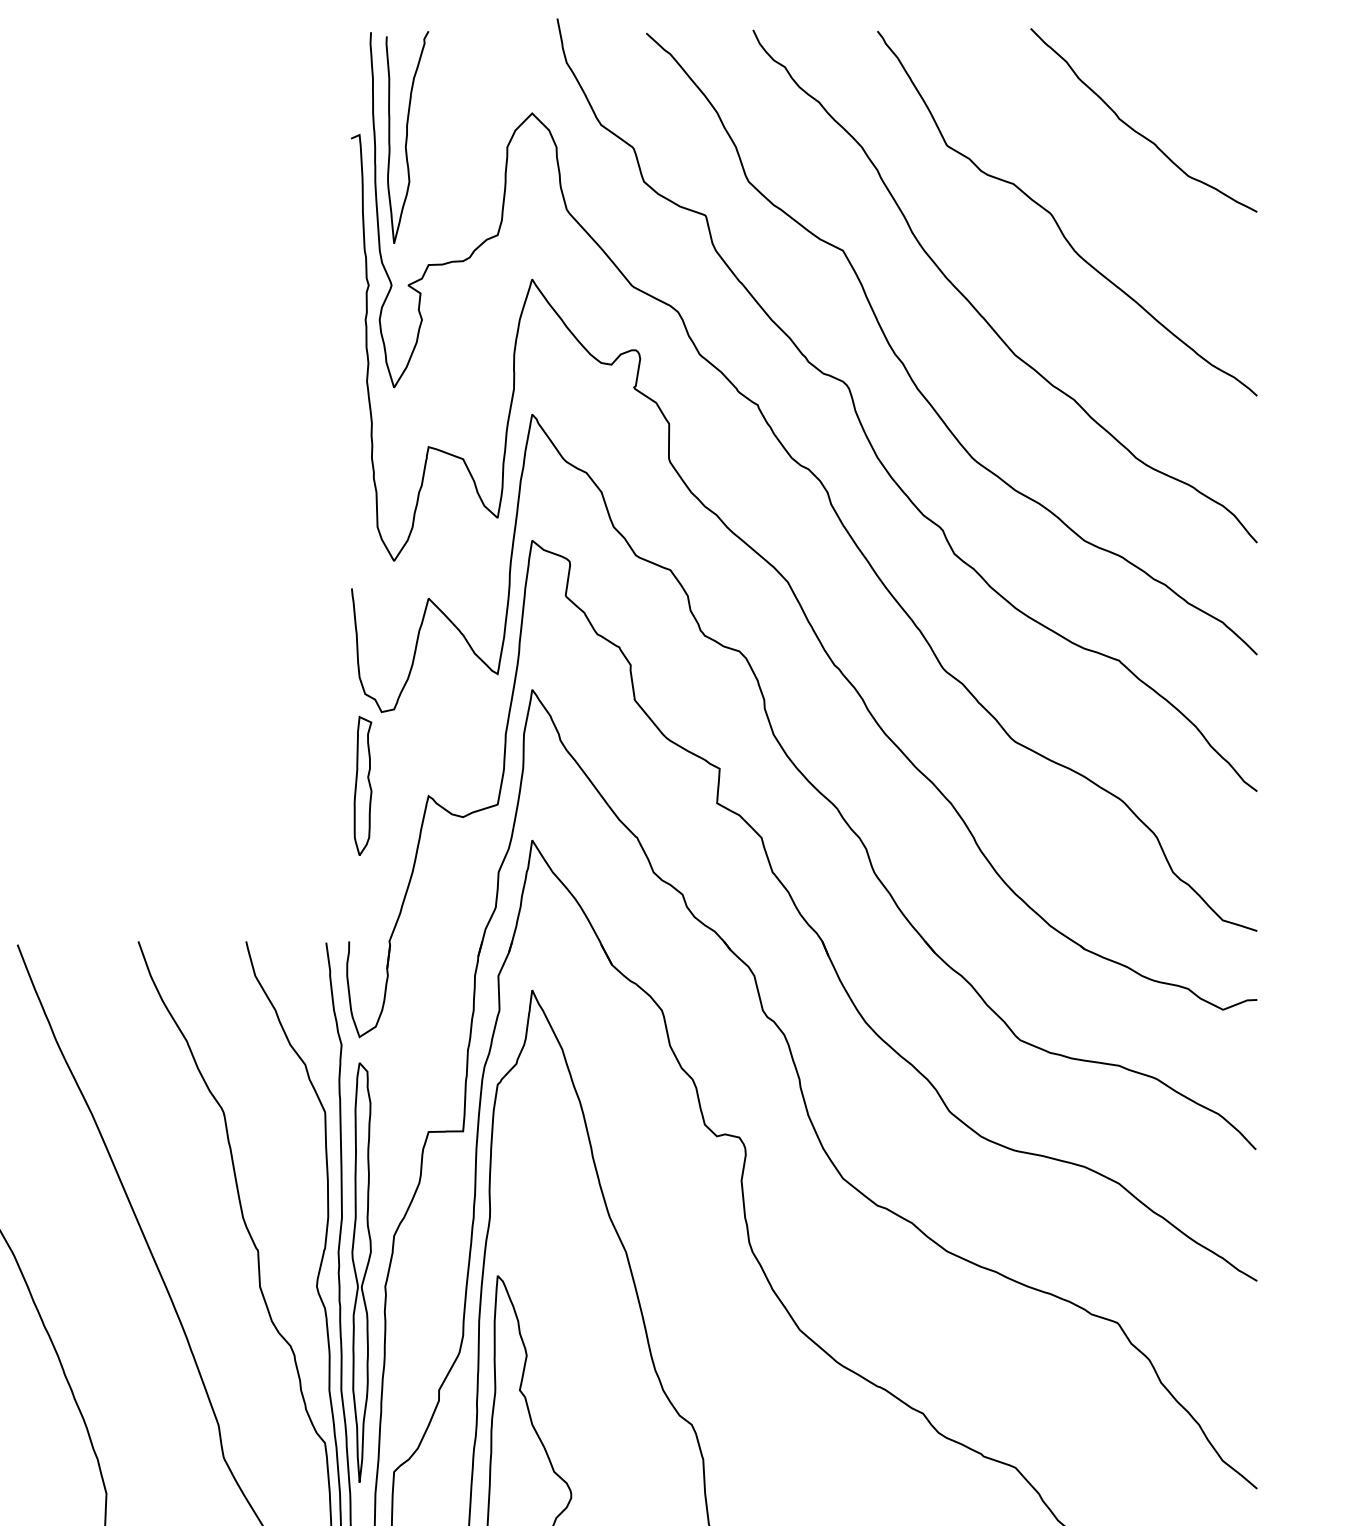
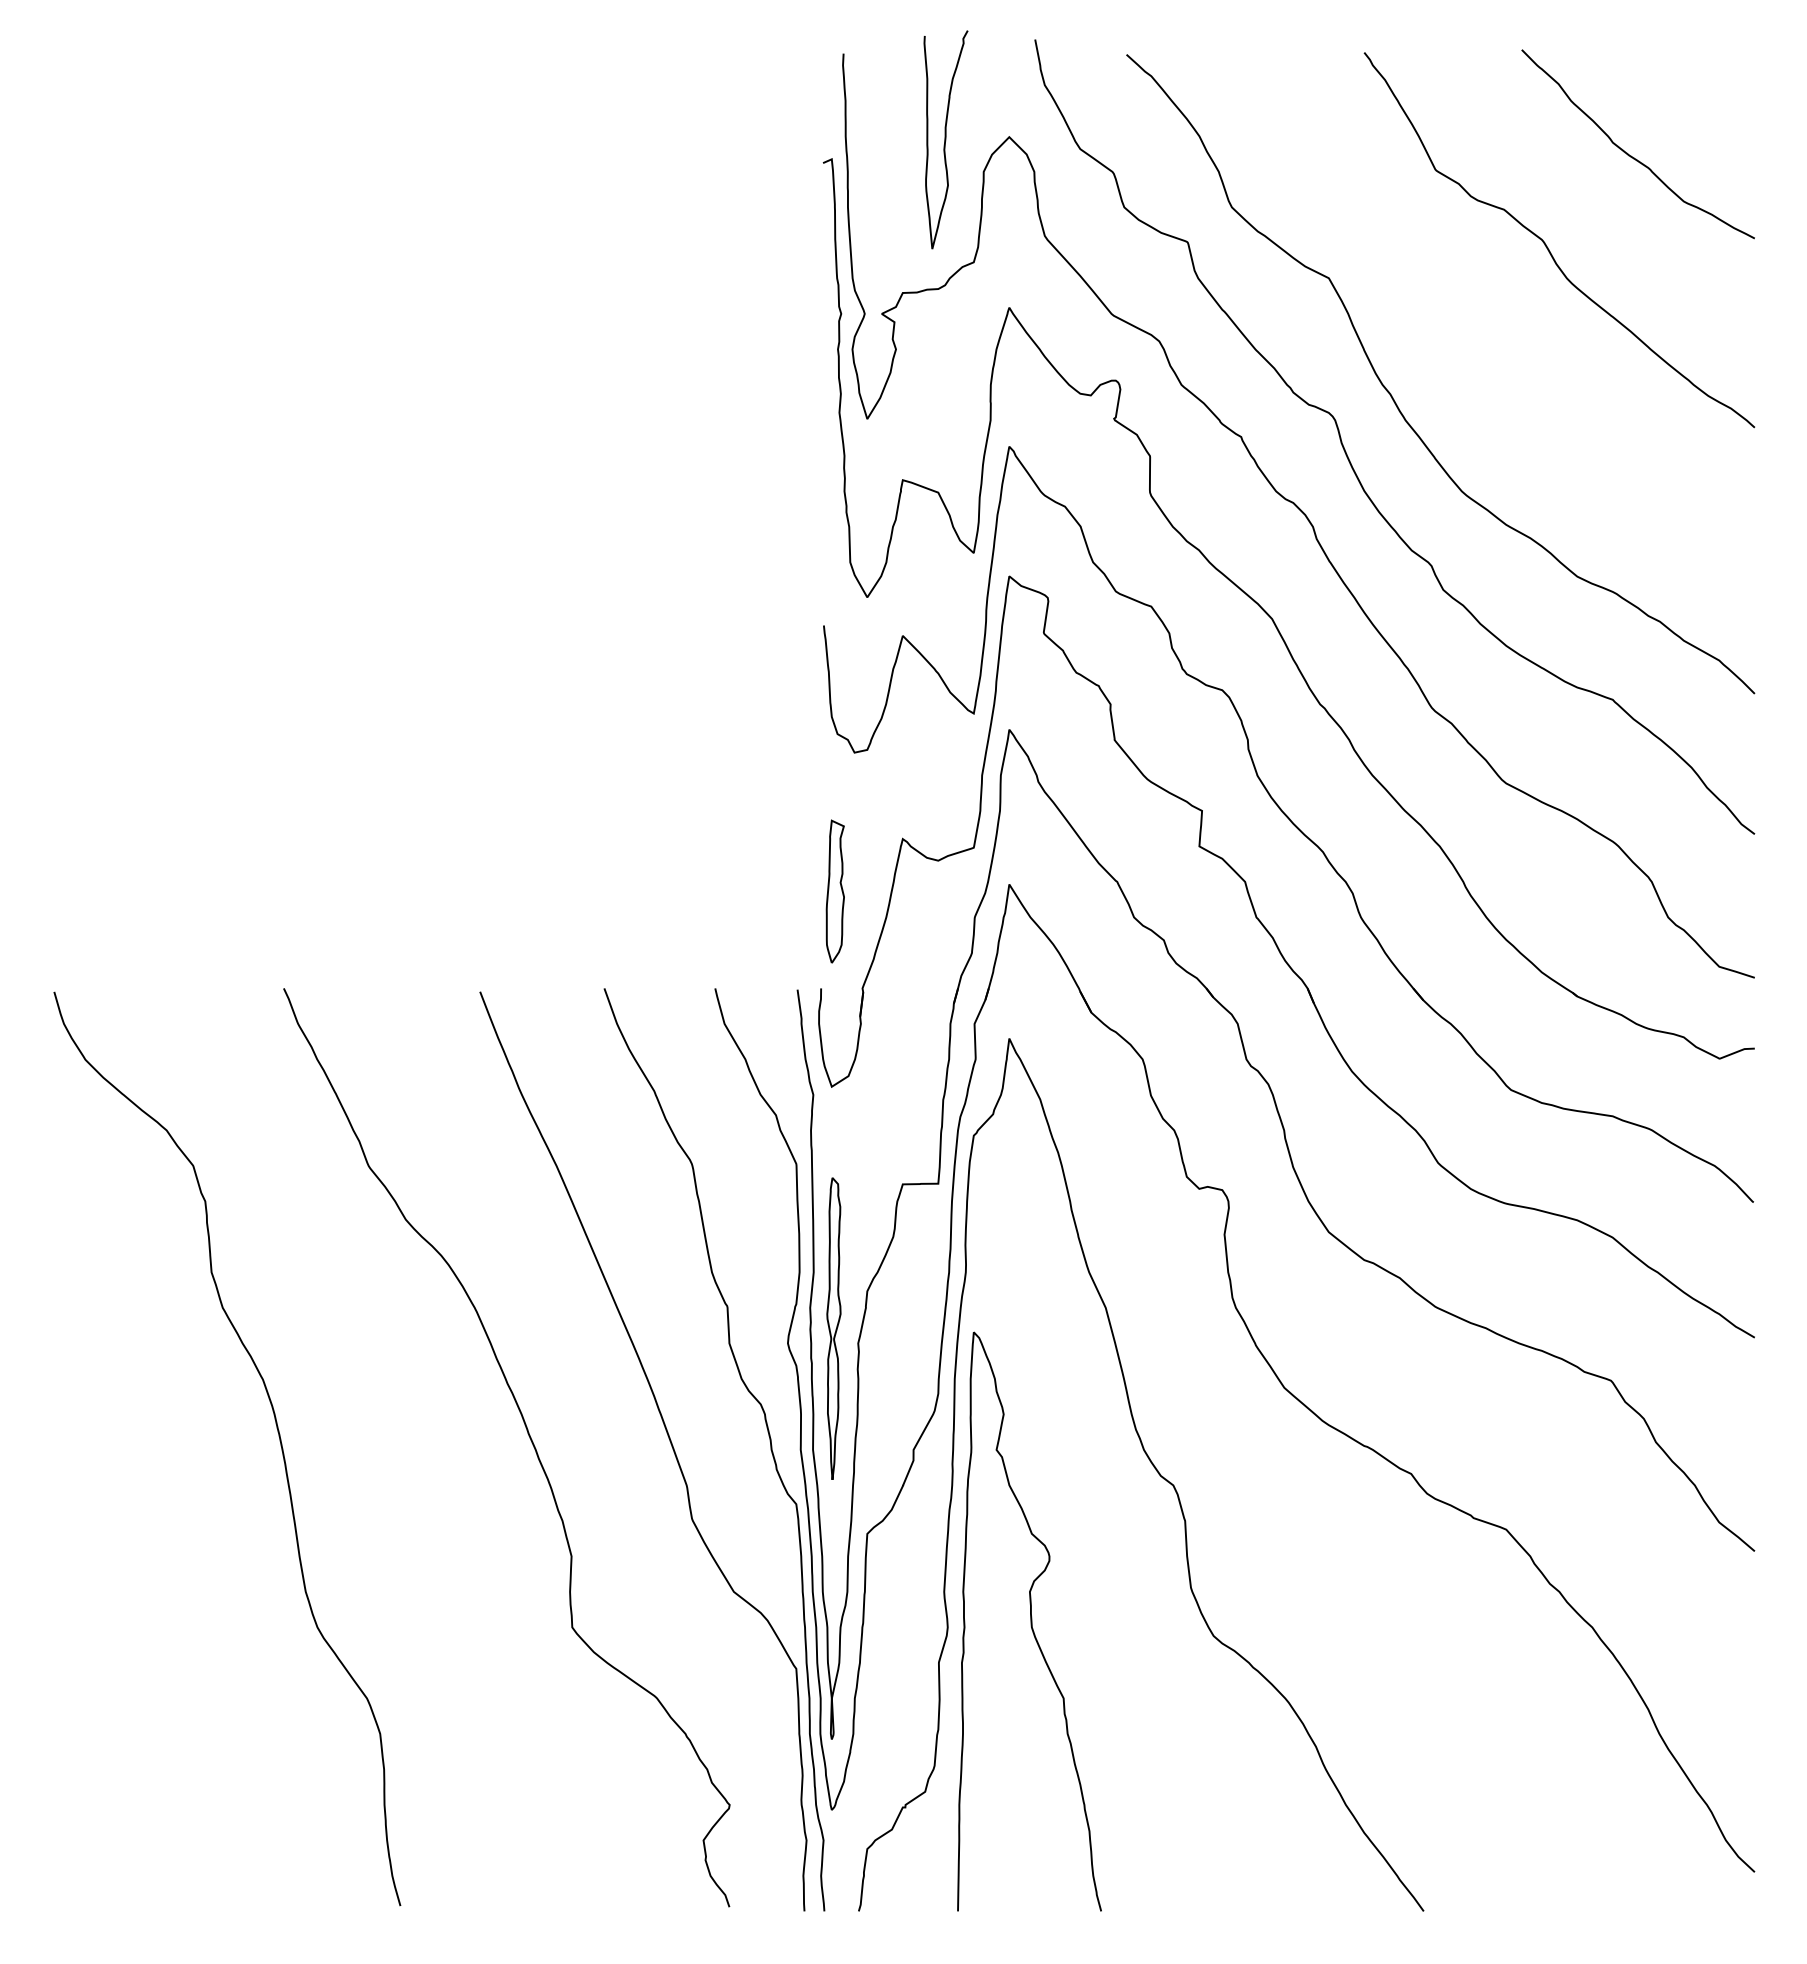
curve: (406, 137) -> (945, 139), moved
curve: (978, 311) -> (1468, 340), removed
part: (362, 785) -> (834, 891), moved
part: (361, 1272) -> (833, 1328), size x0.7

